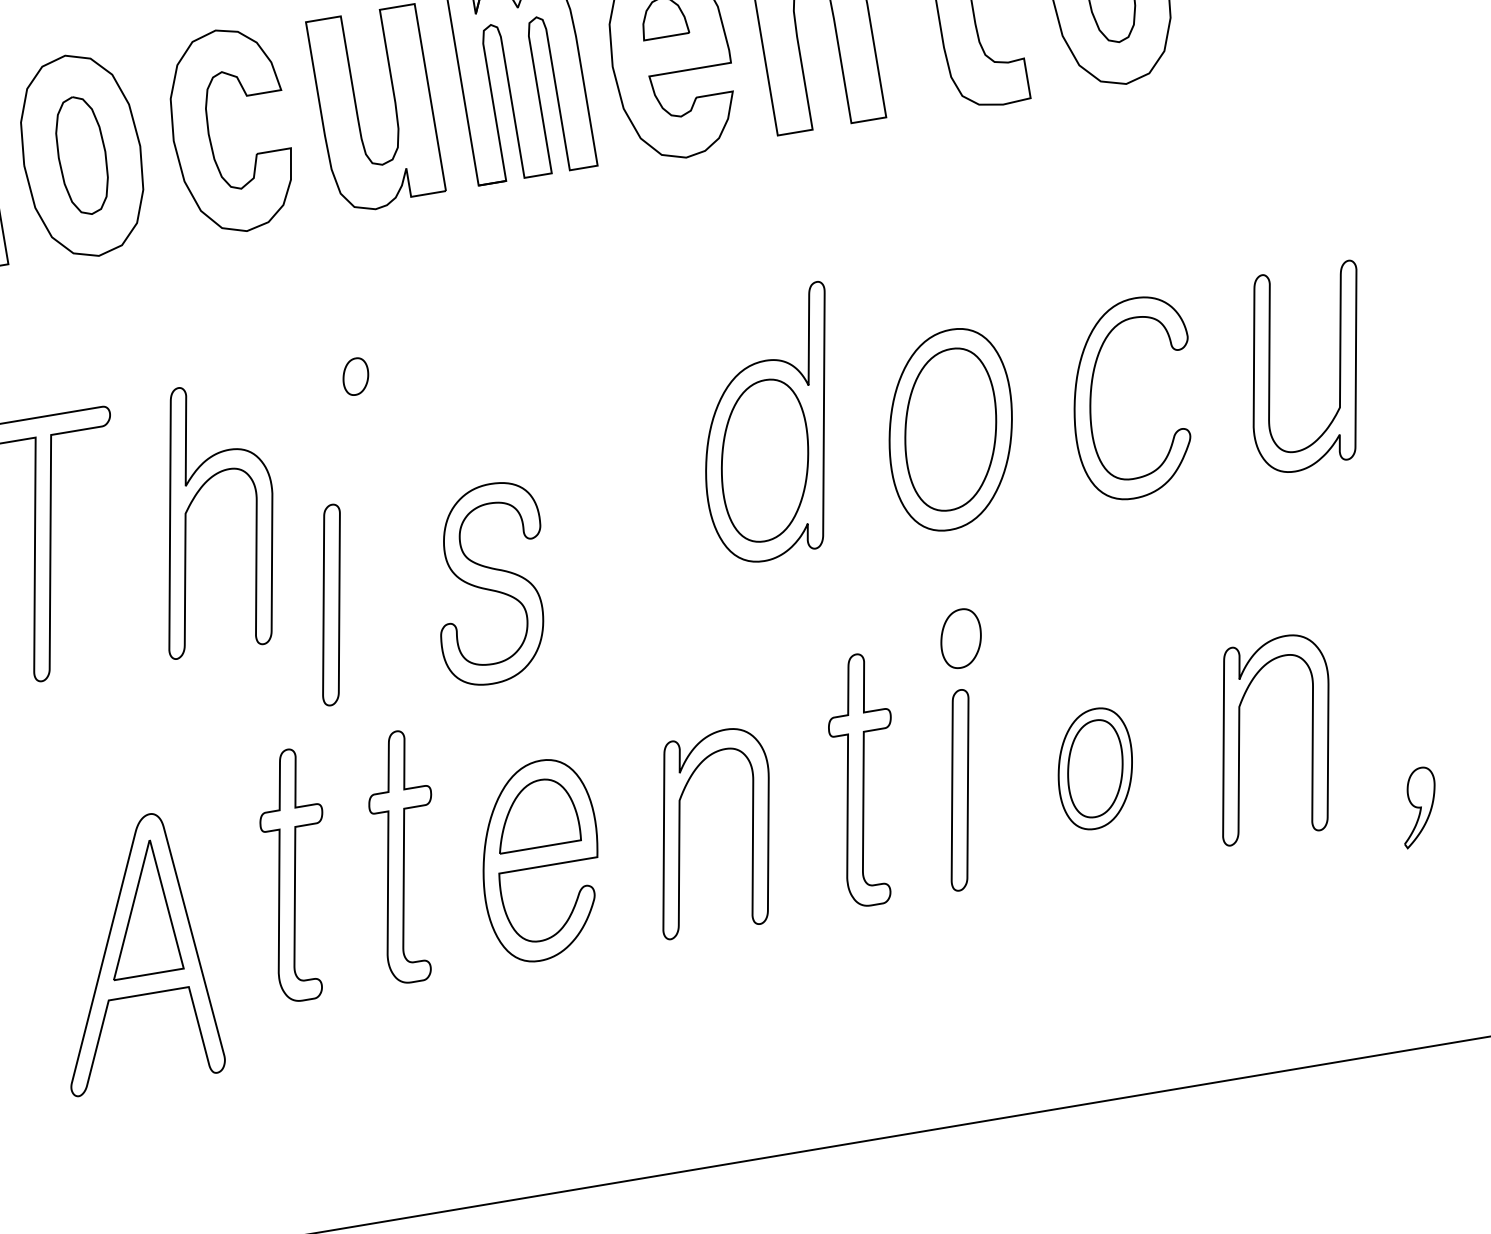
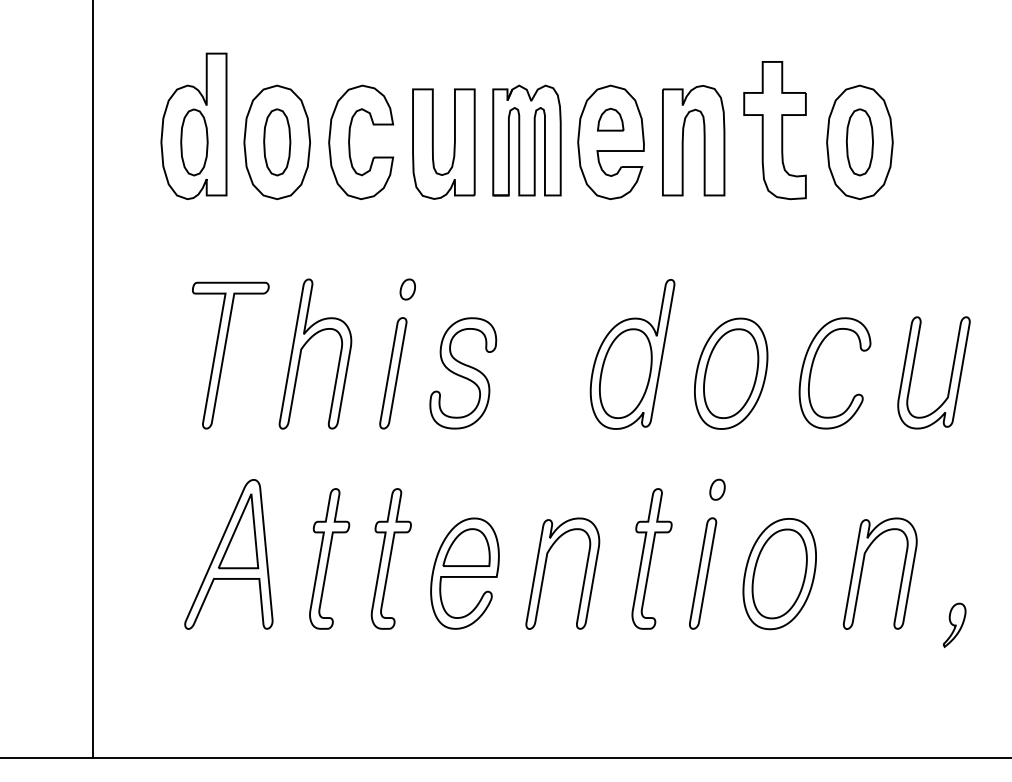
part: (491, 584) -> (463, 373), moved
part: (331, 605) -> (393, 373), moved
part: (960, 637) -> (717, 489), size x0.62
part: (1095, 769) -> (779, 574), size x1.67
part: (127, 953) -> (228, 554), moved

